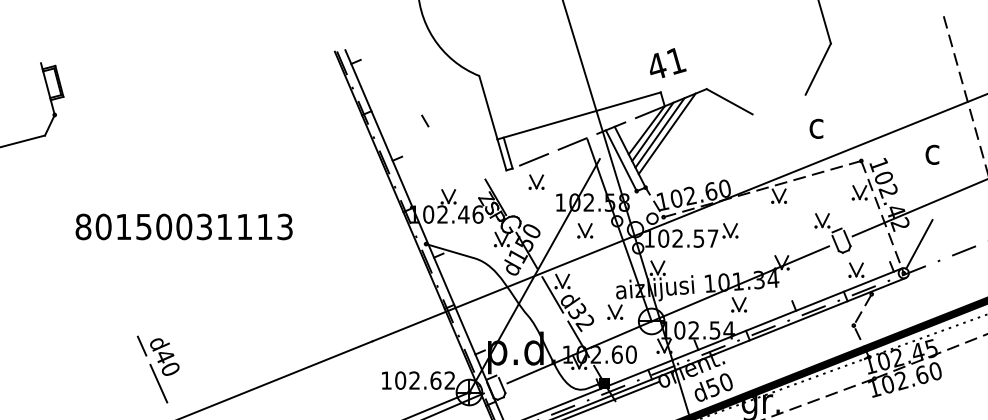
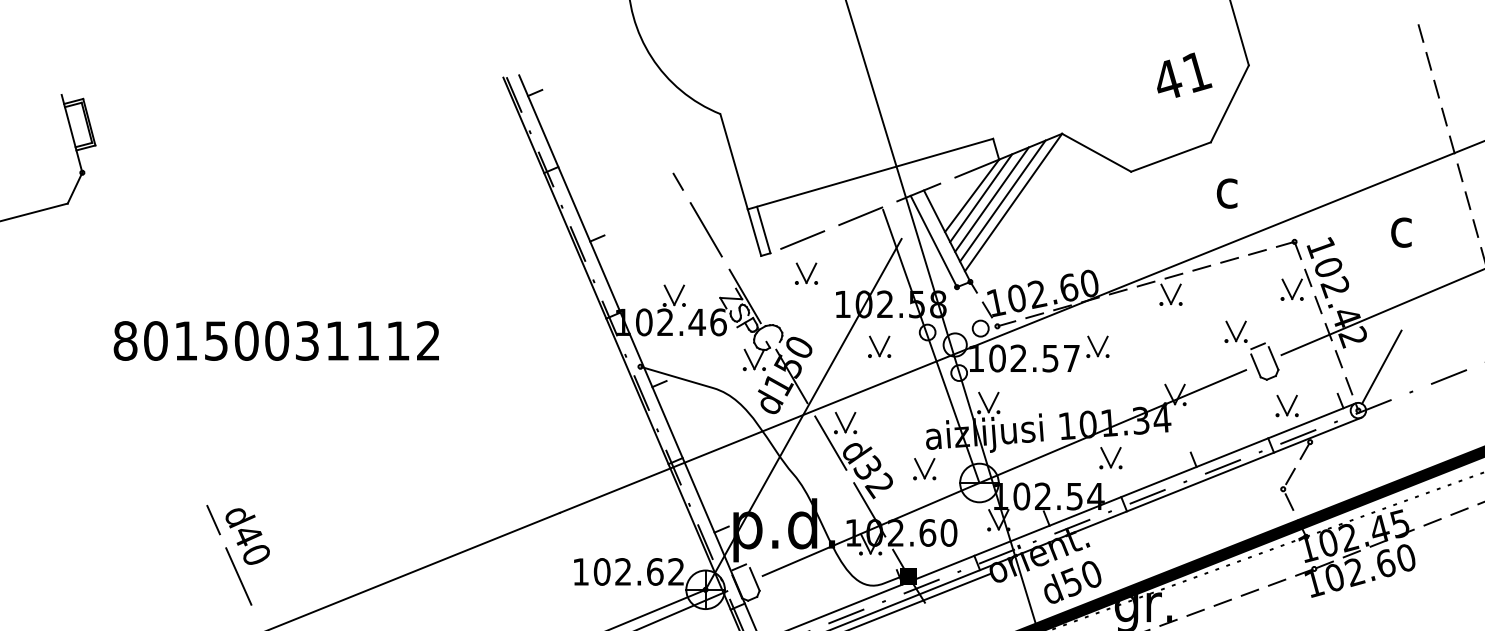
text: (668, 62) -> (1185, 74), moved
line: (778, 104) -> (1170, 156), added
line: (425, 120) -> (678, 180), moved
line: (674, 134) -> (1013, 202), added
line: (469, 152) -> (705, 229), added
text: (284, 227) -> (427, 341), 80150031113 -> 80150031112

